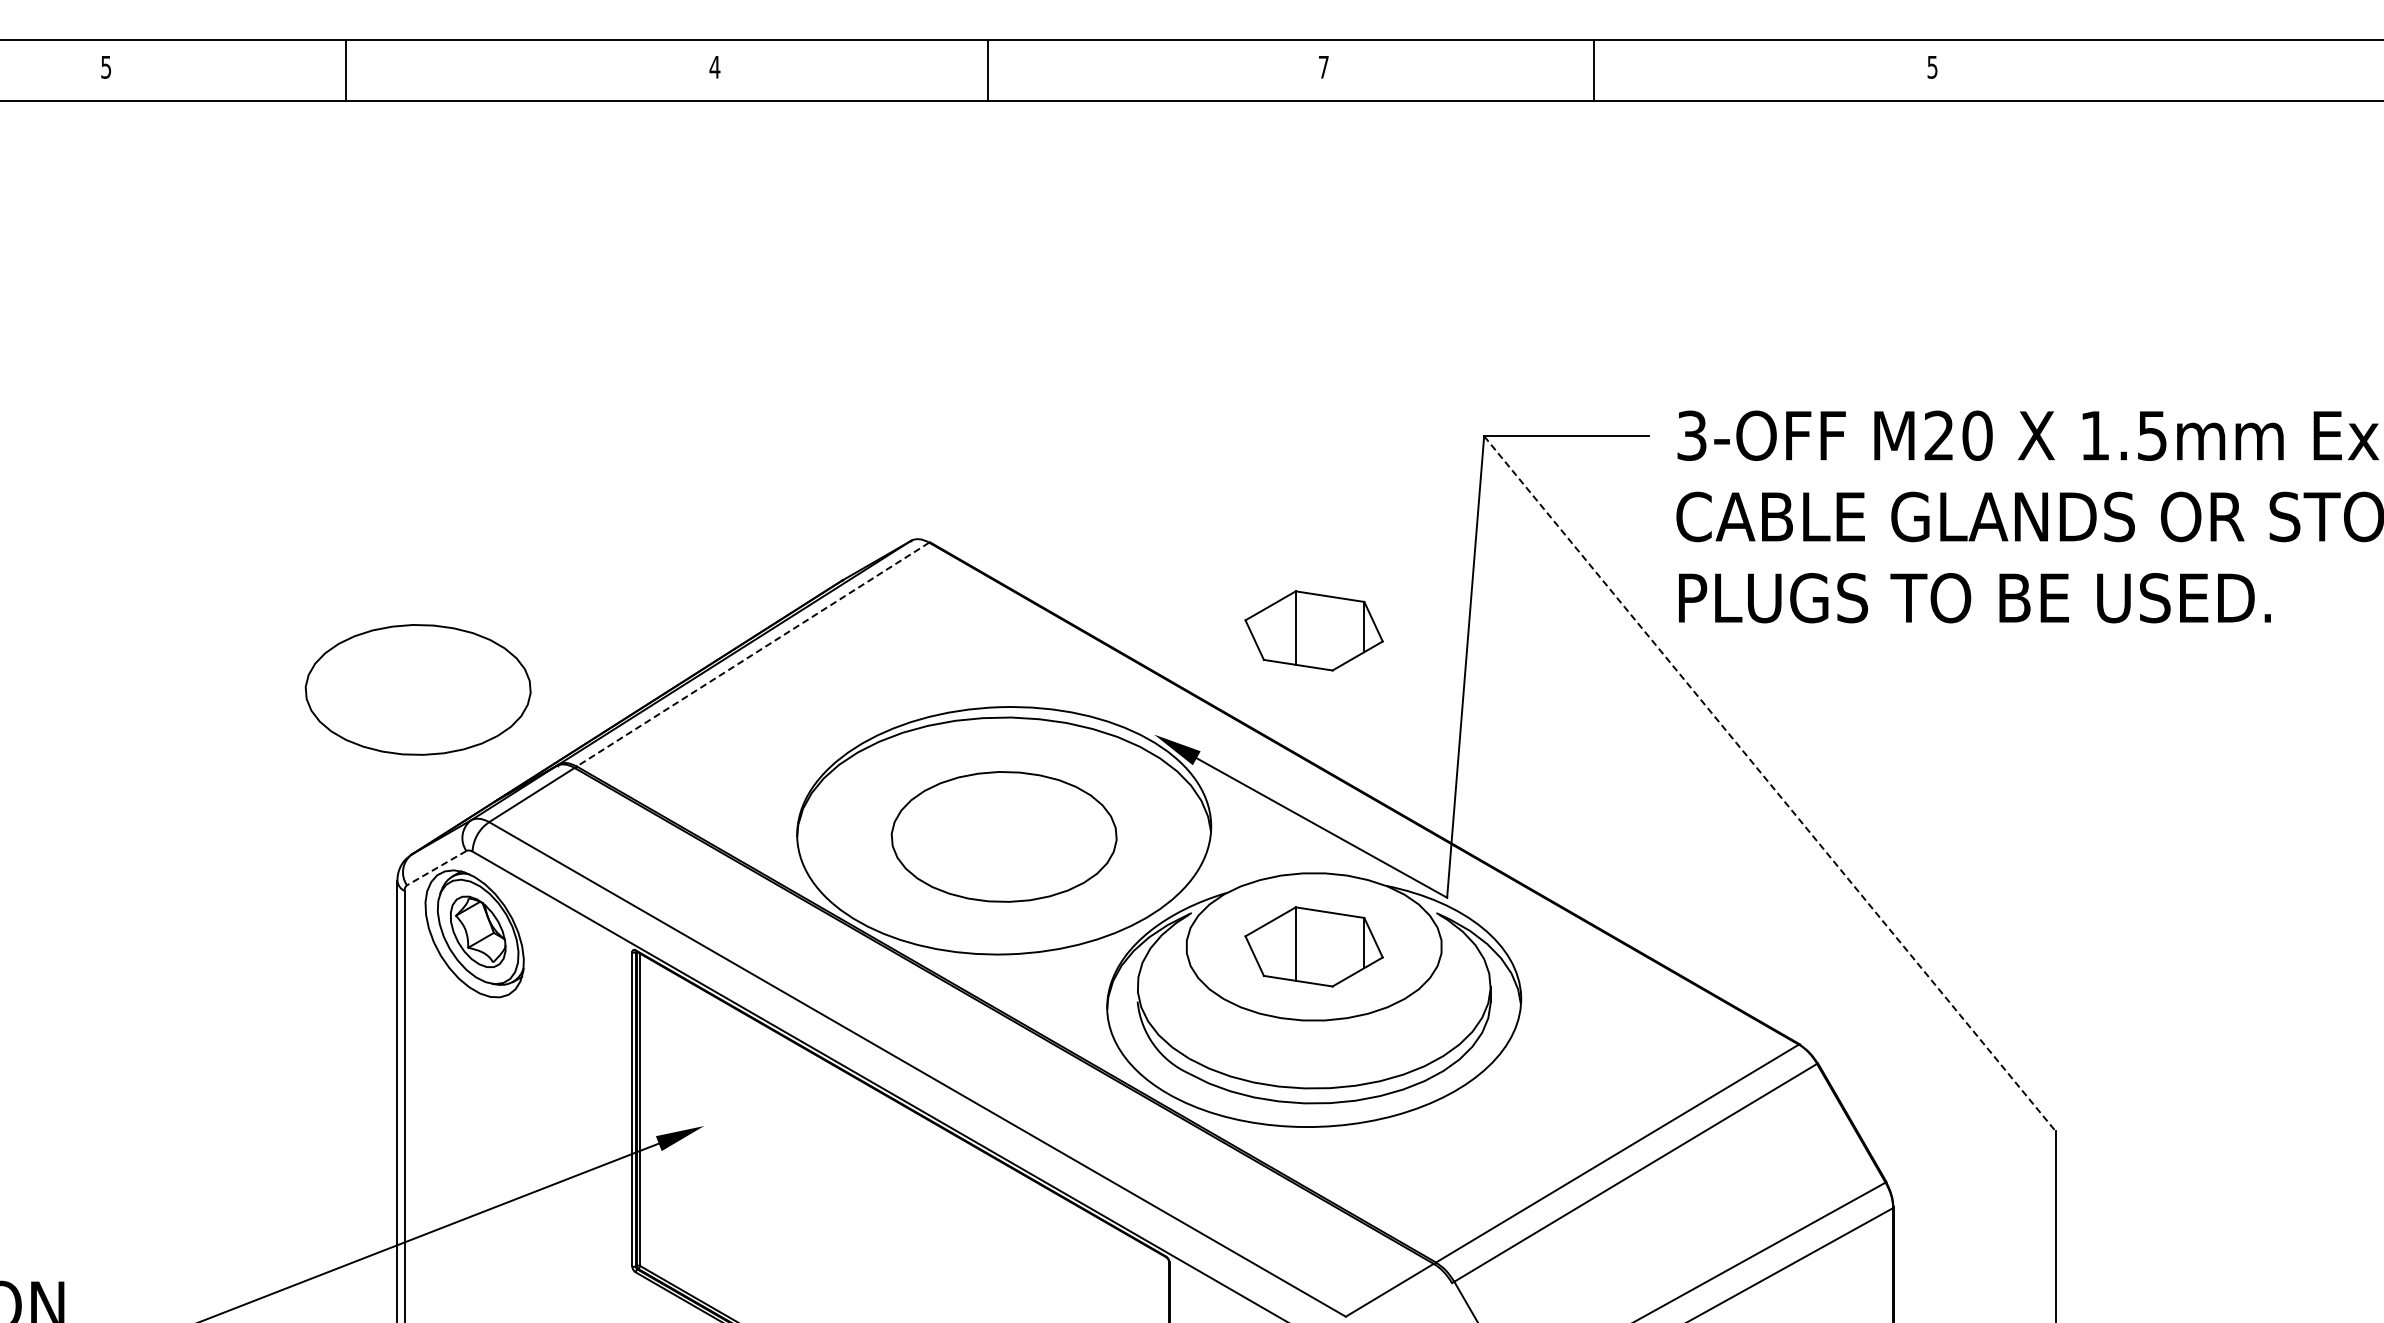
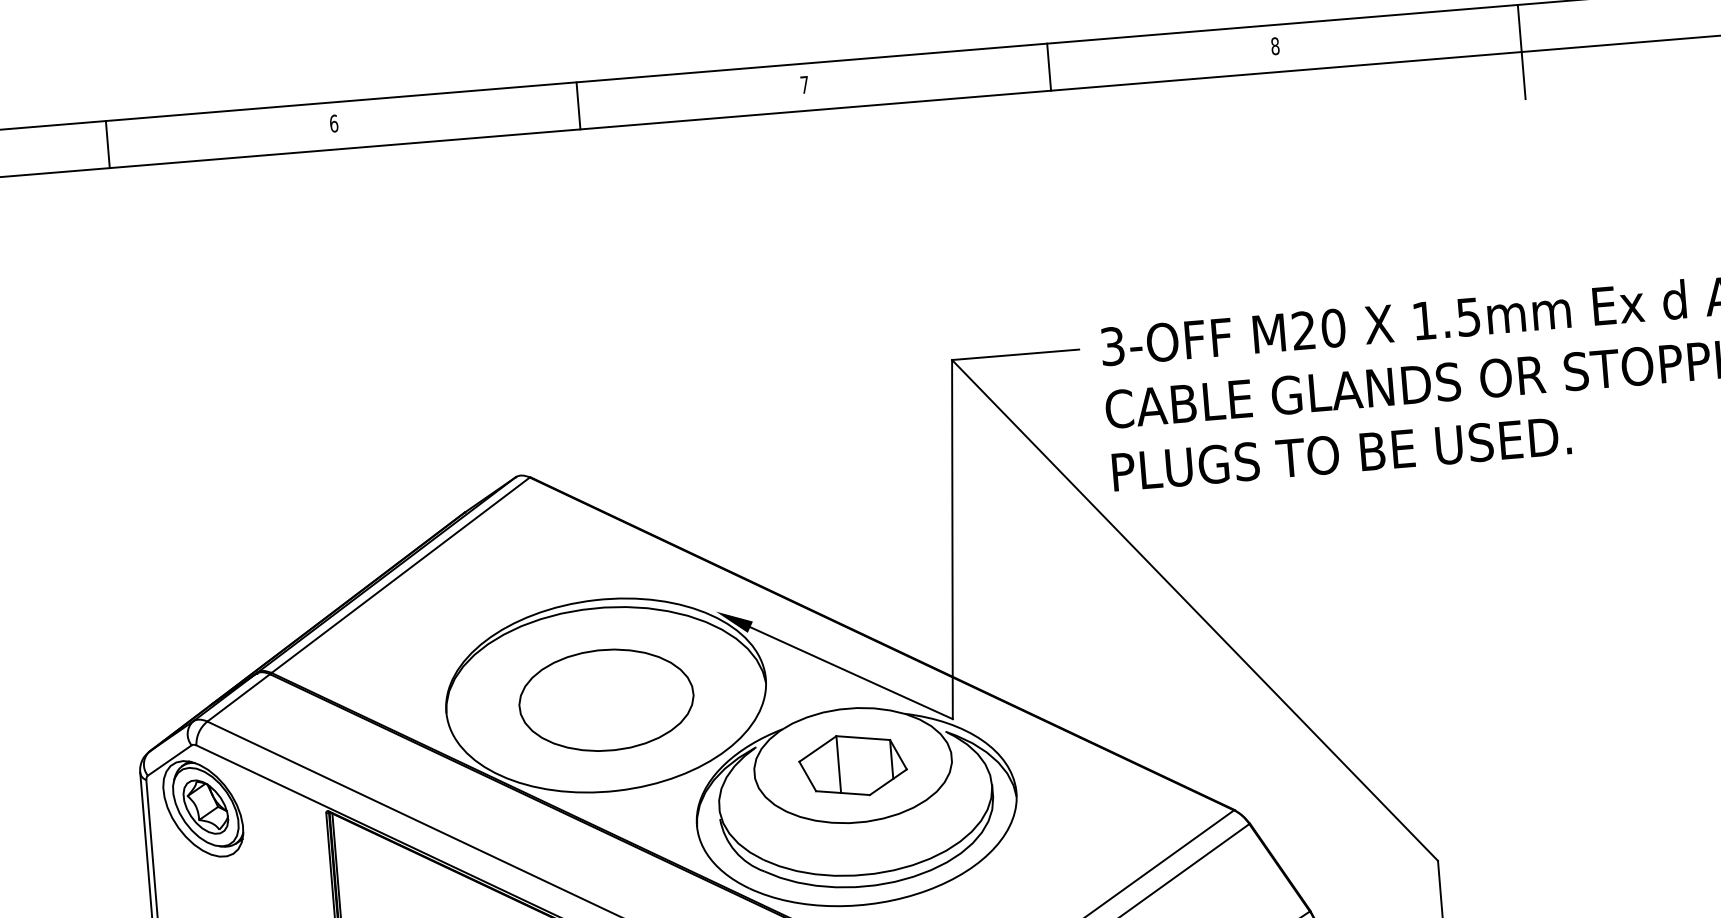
text: (714, 66) -> (333, 123), 4 -> 6
text: (1932, 66) -> (1275, 45), 5 -> 8
line: (346, 69) -> (108, 143), moved
line: (987, 69) -> (578, 105), moved
line: (1593, 69) -> (1048, 66), moved
line: (2248, 100) -> (1521, 51), added
part: (1313, 630) -> (832, 521), removed
line: (753, 654) -> (401, 575), dashed -> solid
part: (417, 689) -> (143, 623), removed
line: (1769, 783) -> (1194, 610), dashed -> solid
line: (436, 868) -> (169, 760), dashed -> solid

